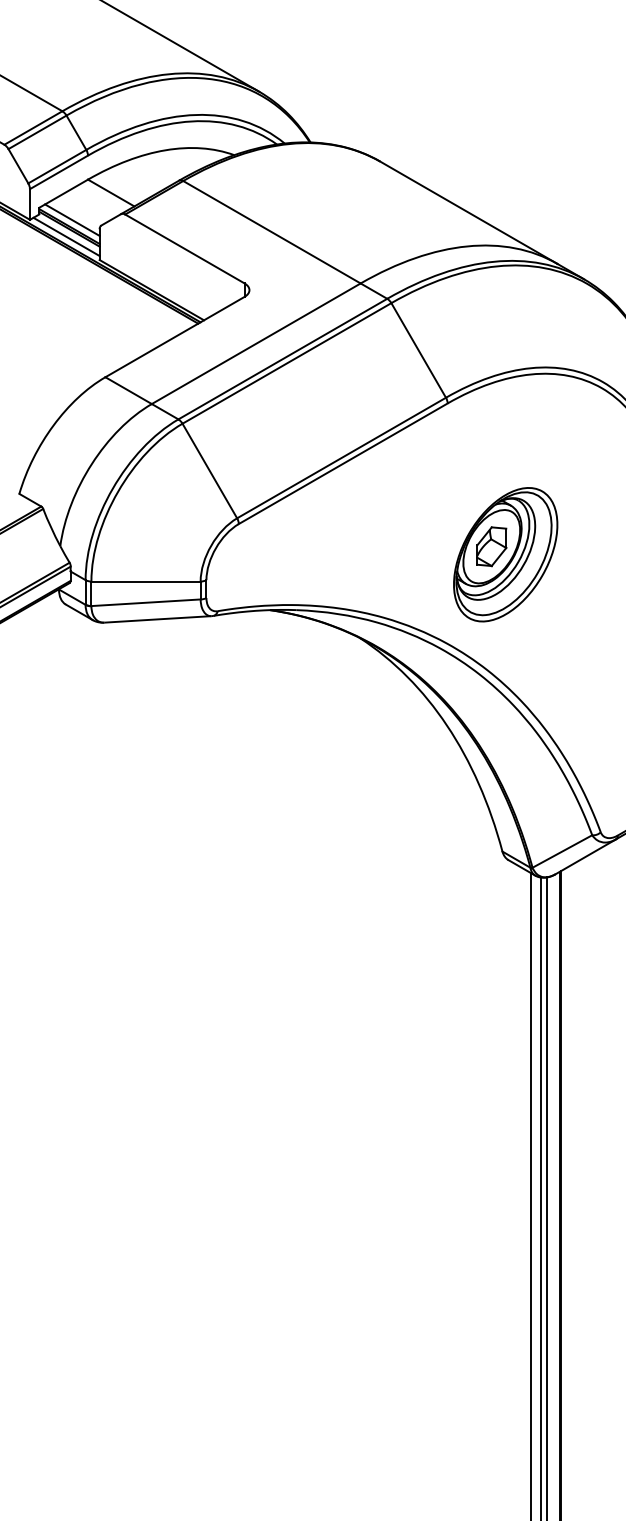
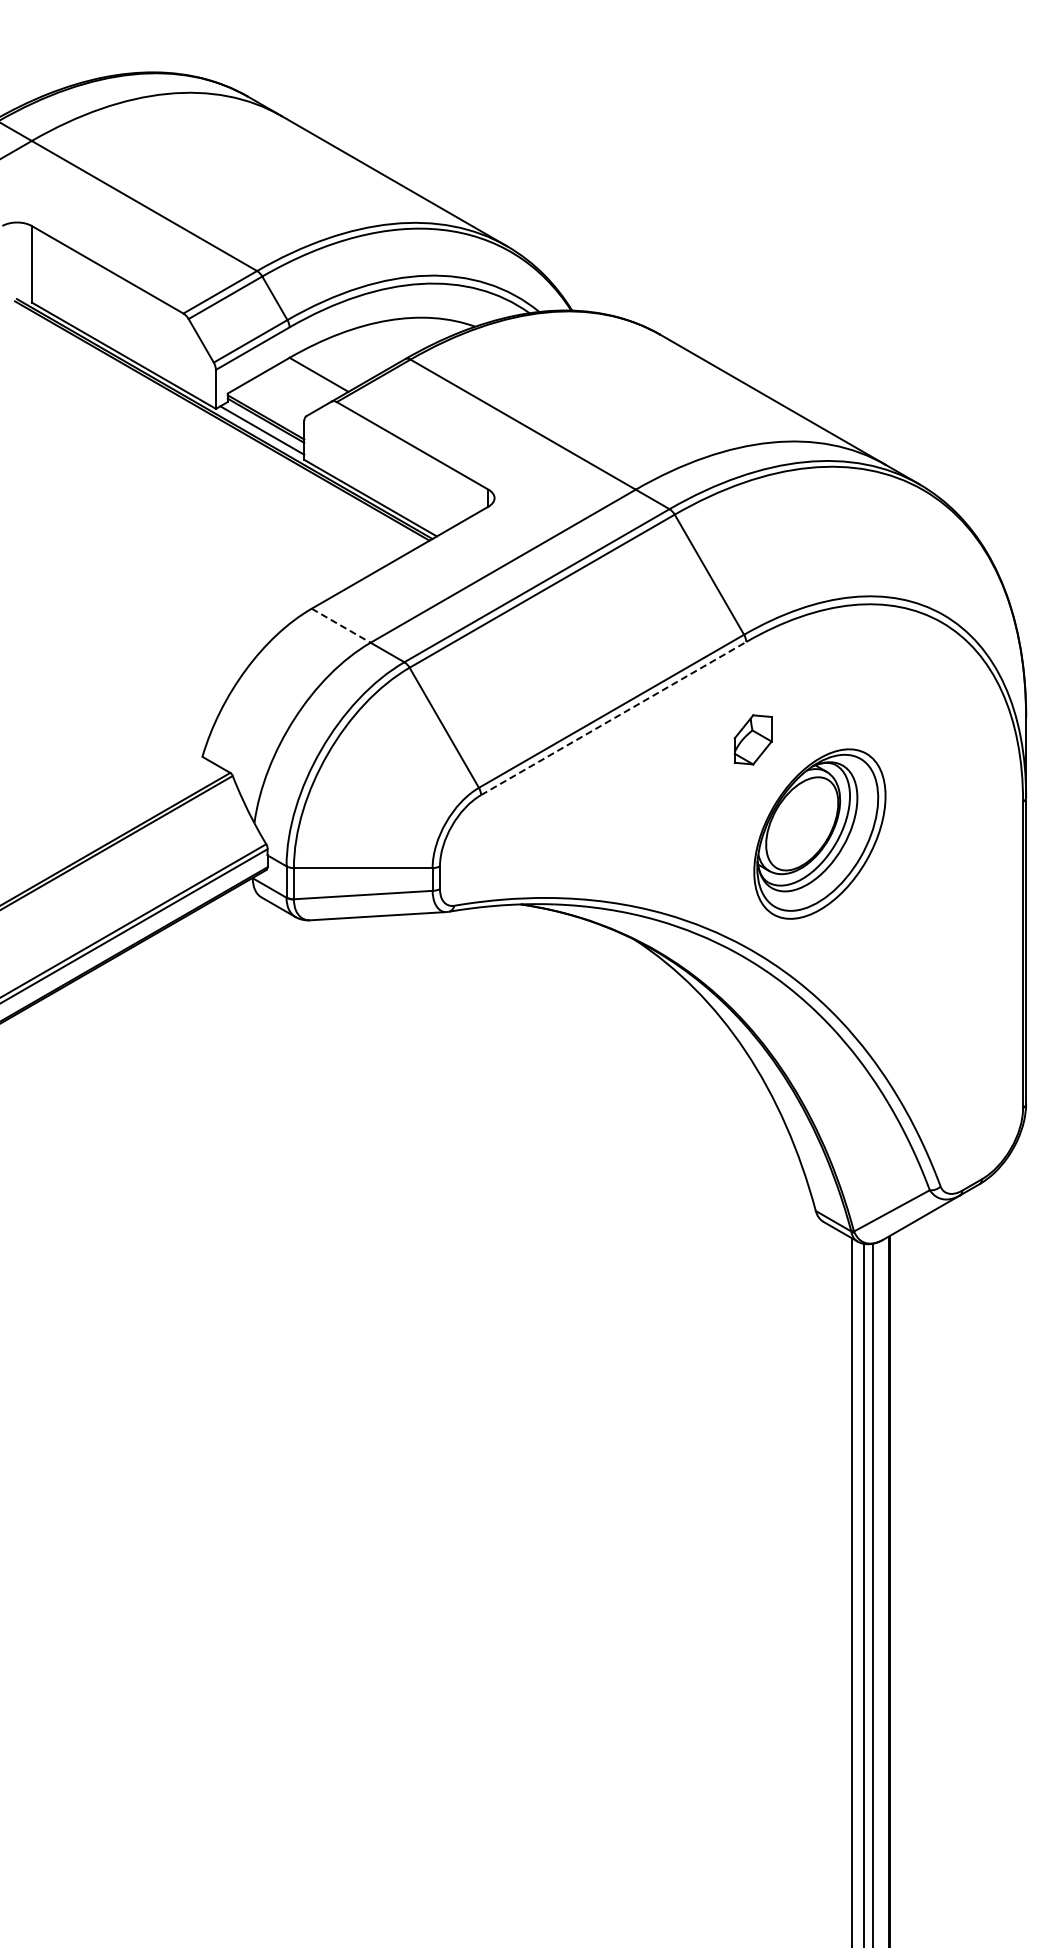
line: (72, 220) -> (269, 409), removed
line: (128, 390) -> (341, 625), solid -> dashed
line: (343, 463) -> (614, 718), solid -> dashed
part: (491, 546) -> (752, 739), moved

